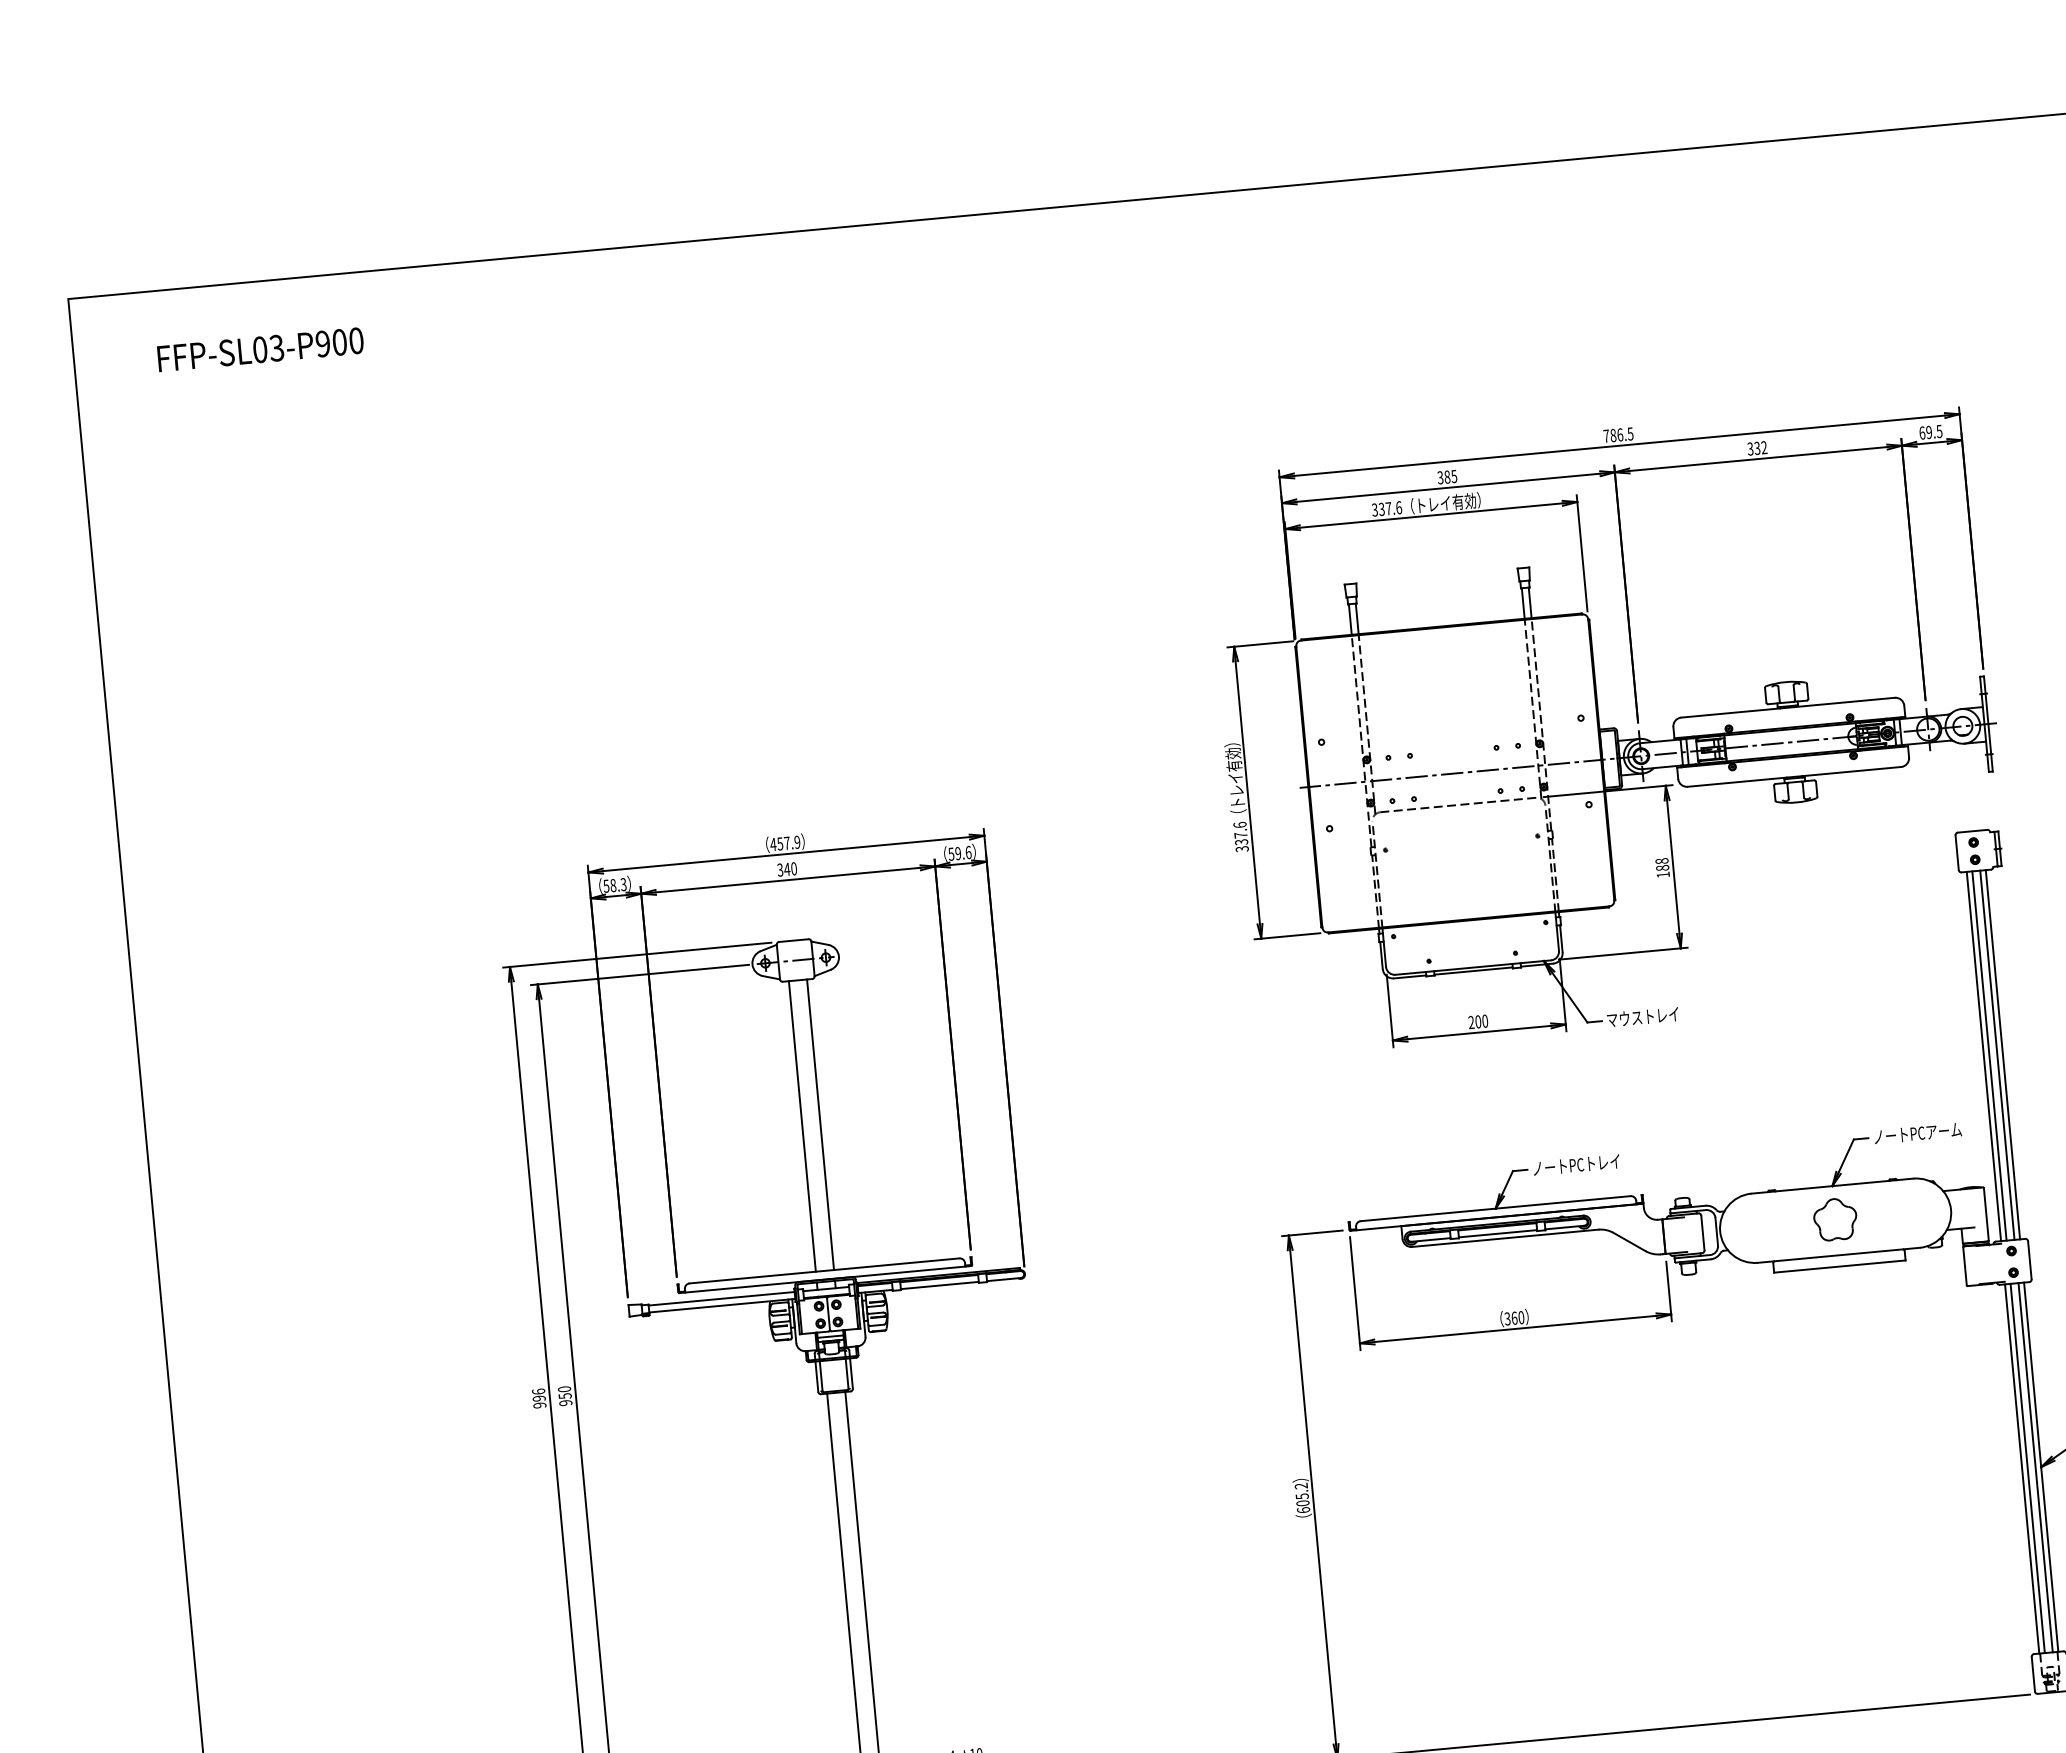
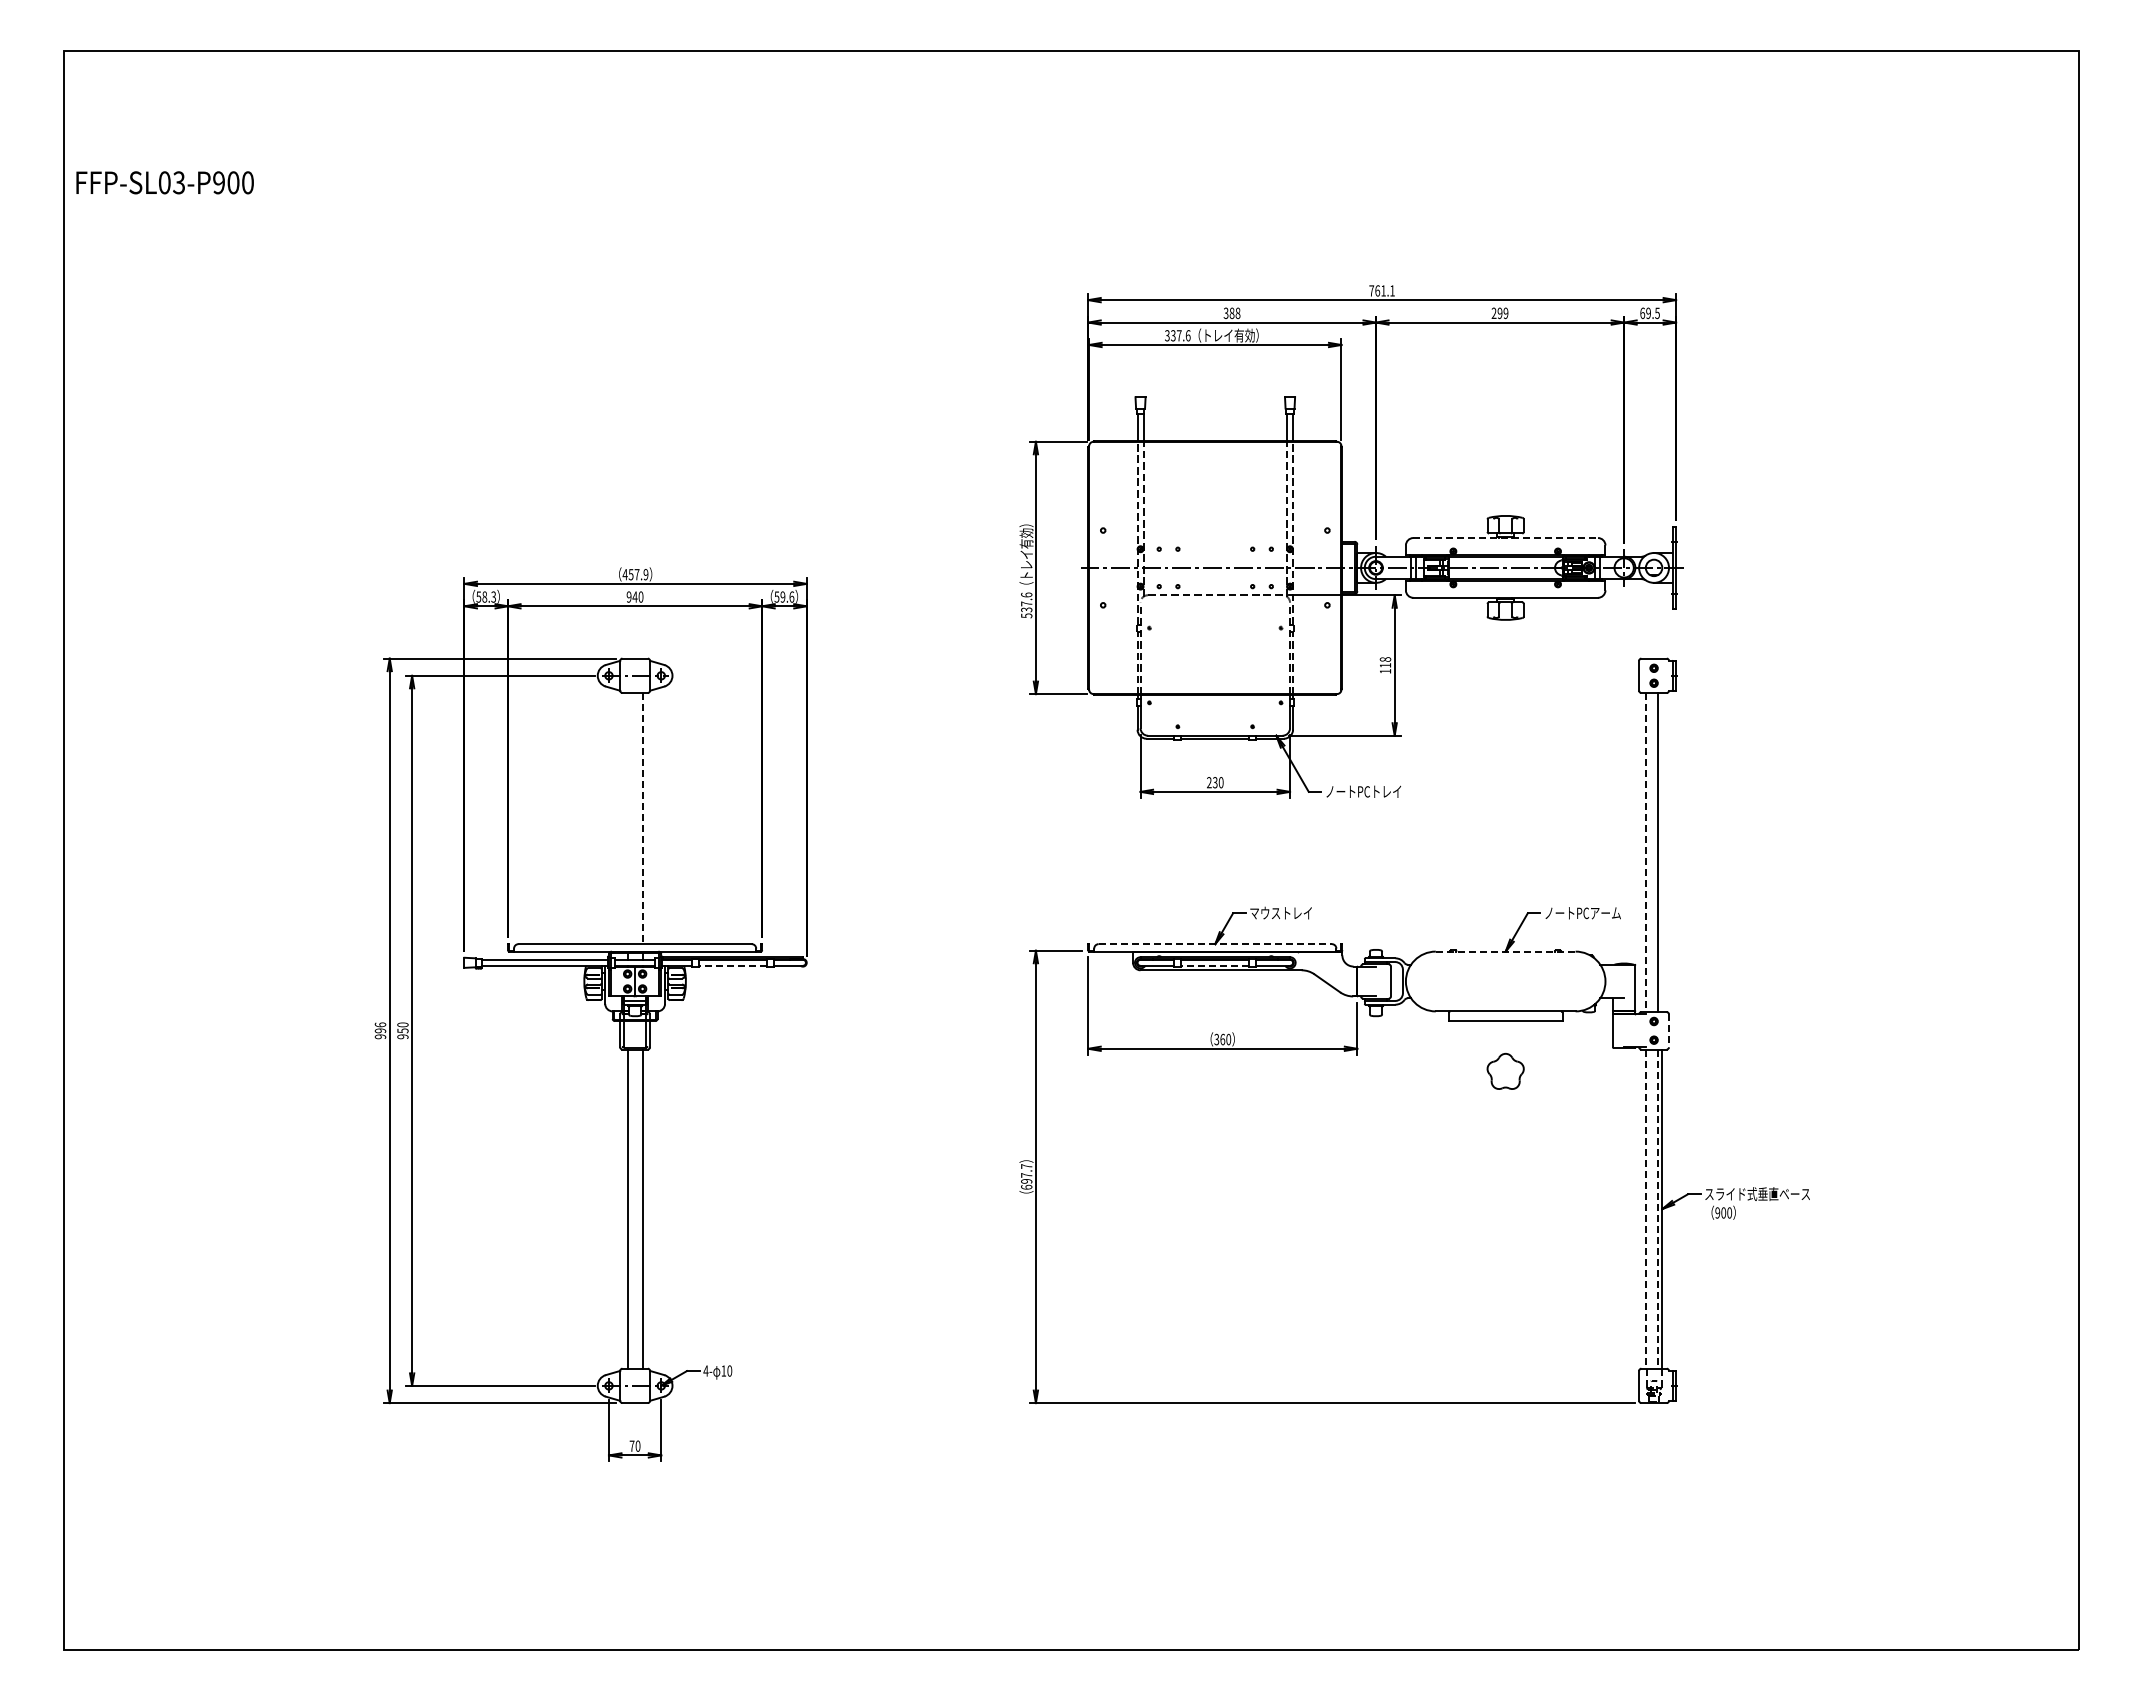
text: (259, 349) -> (164, 182), moved
text: (1621, 434) -> (1384, 290), 786.5 -> 761.1
text: (1756, 448) -> (1499, 313), 332 -> 299
text: (1453, 475) -> (1237, 312), 385 -> 388
line: (1789, 708) -> (1506, 538), solid -> dashed
text: (1241, 848) -> (1026, 615), 337.6 -> 537.6
text: (1662, 868) -> (1385, 665), 188 -> 118
text: (779, 870) -> (628, 597), 340 -> 940
text: (1650, 1016) -> (1363, 791), マウストレイ -> ノートPCトレイ
text: (1477, 1021) -> (1214, 782), 200 -> 230
line: (2003, 1054) -> (1662, 852), removed
line: (1989, 1055) -> (1650, 852), removed
line: (1983, 1056) -> (1645, 852), solid -> dashed
line: (820, 1124) -> (643, 818), solid -> dashed
line: (802, 1126) -> (627, 818), removed
text: (1575, 1164) -> (1287, 912), ノートPCトレイ -> マウストレイ
line: (1832, 1186) -> (1505, 951), solid -> dashed
line: (1495, 1209) -> (1215, 944), solid -> dashed
part: (1835, 1218) -> (1505, 1070), moved
line: (1498, 1233) -> (1215, 965), solid -> dashed
line: (2030, 1260) -> (1669, 1031), solid -> dashed
line: (939, 1285) -> (732, 965), solid -> dashed
line: (2027, 1467) -> (1650, 1208), removed
line: (2035, 1468) -> (1657, 1209), solid -> dashed
line: (2021, 1469) -> (1645, 1209), solid -> dashed
text: (1301, 1494) -> (1026, 1173), 605.2 -> 697.7

